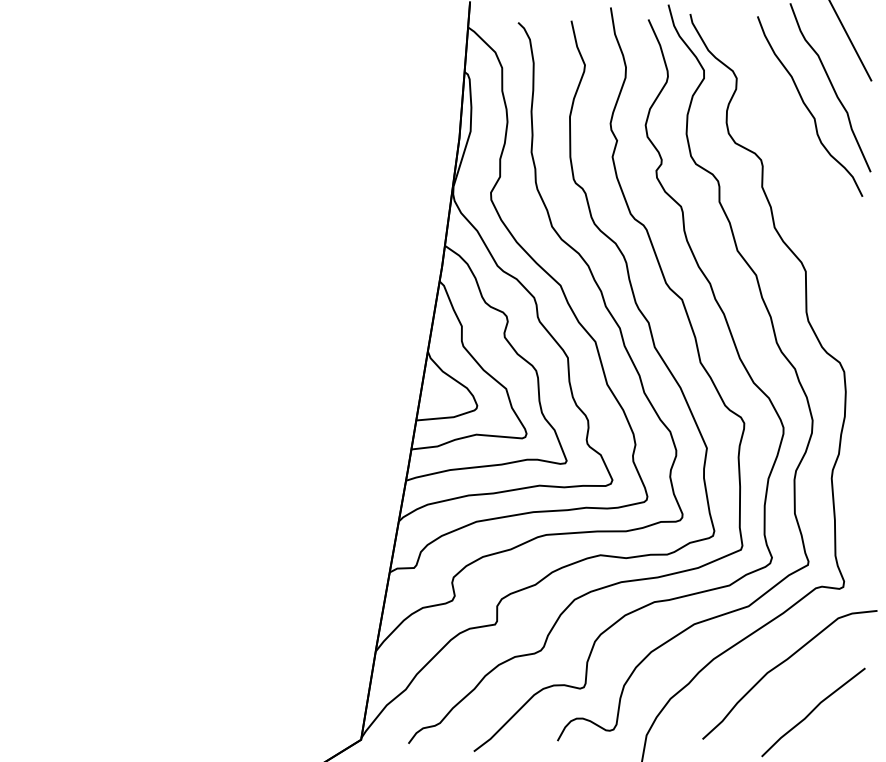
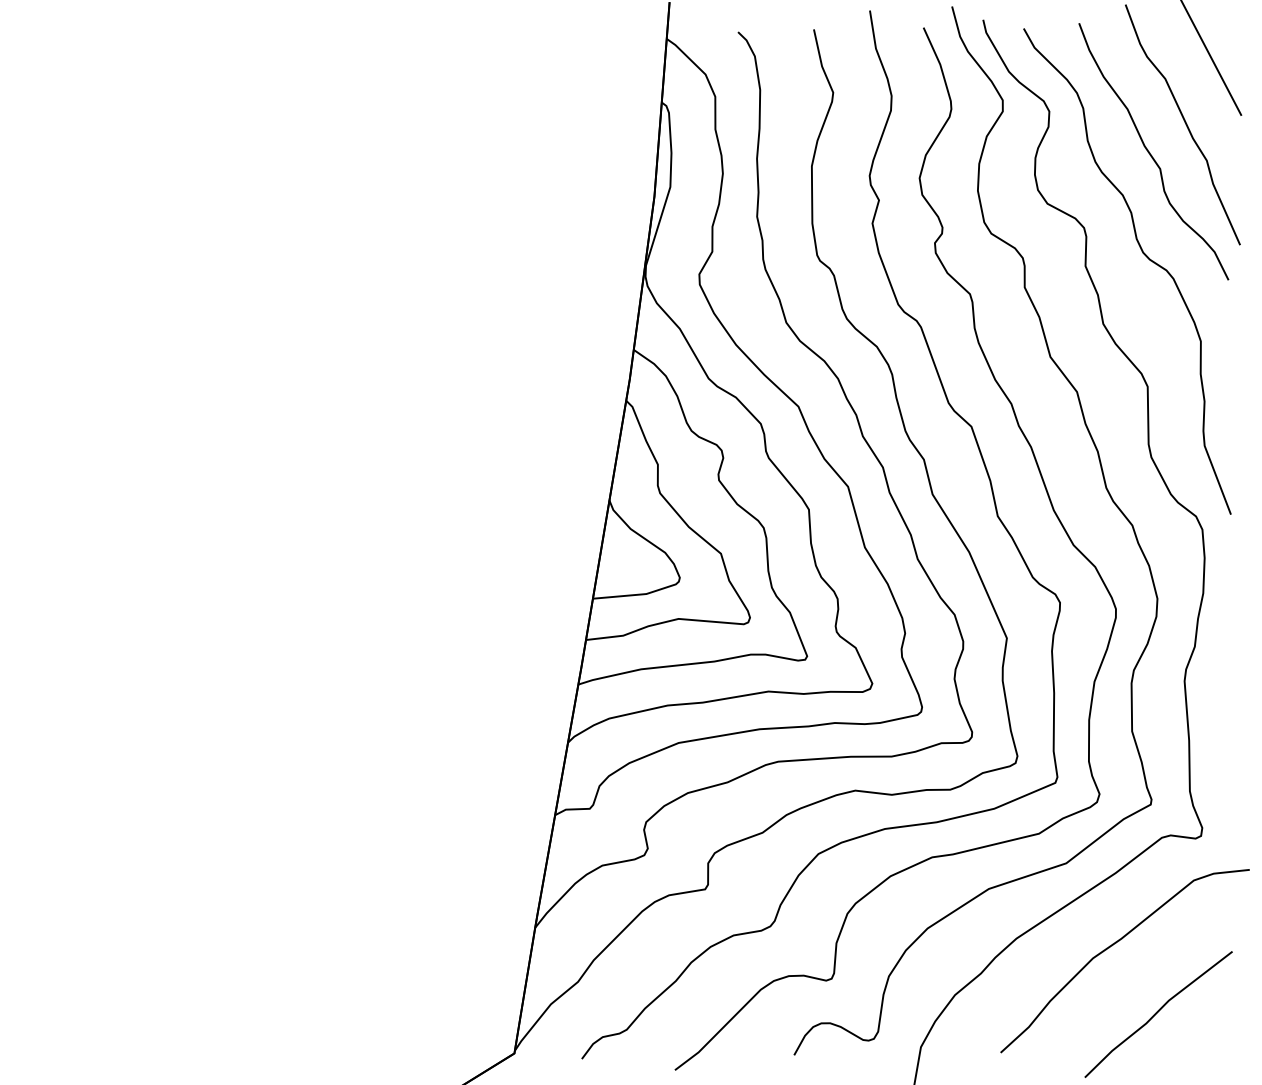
curve: (802, 178) -> (1142, 254), added

